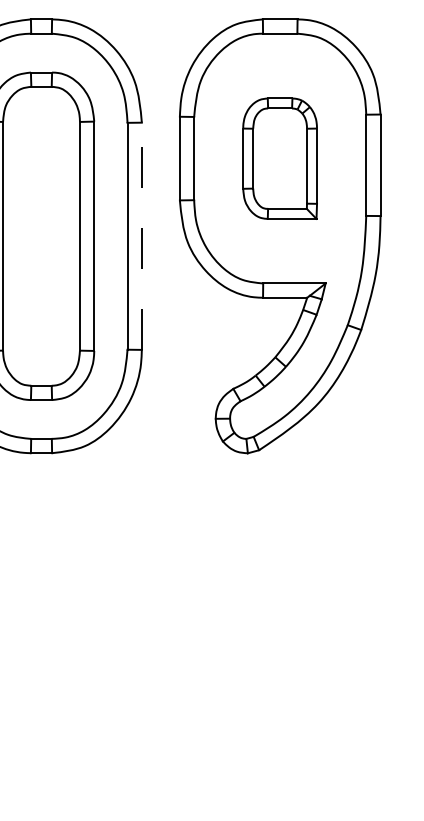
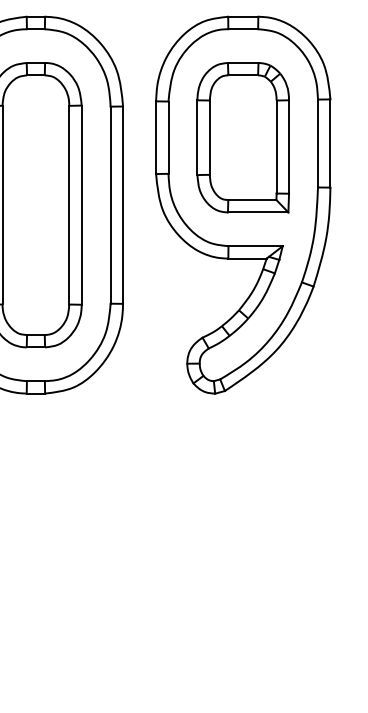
part: (279, 158) -> (242, 137), size x1.43
line: (142, 236) -> (123, 205), dashed -> solid

